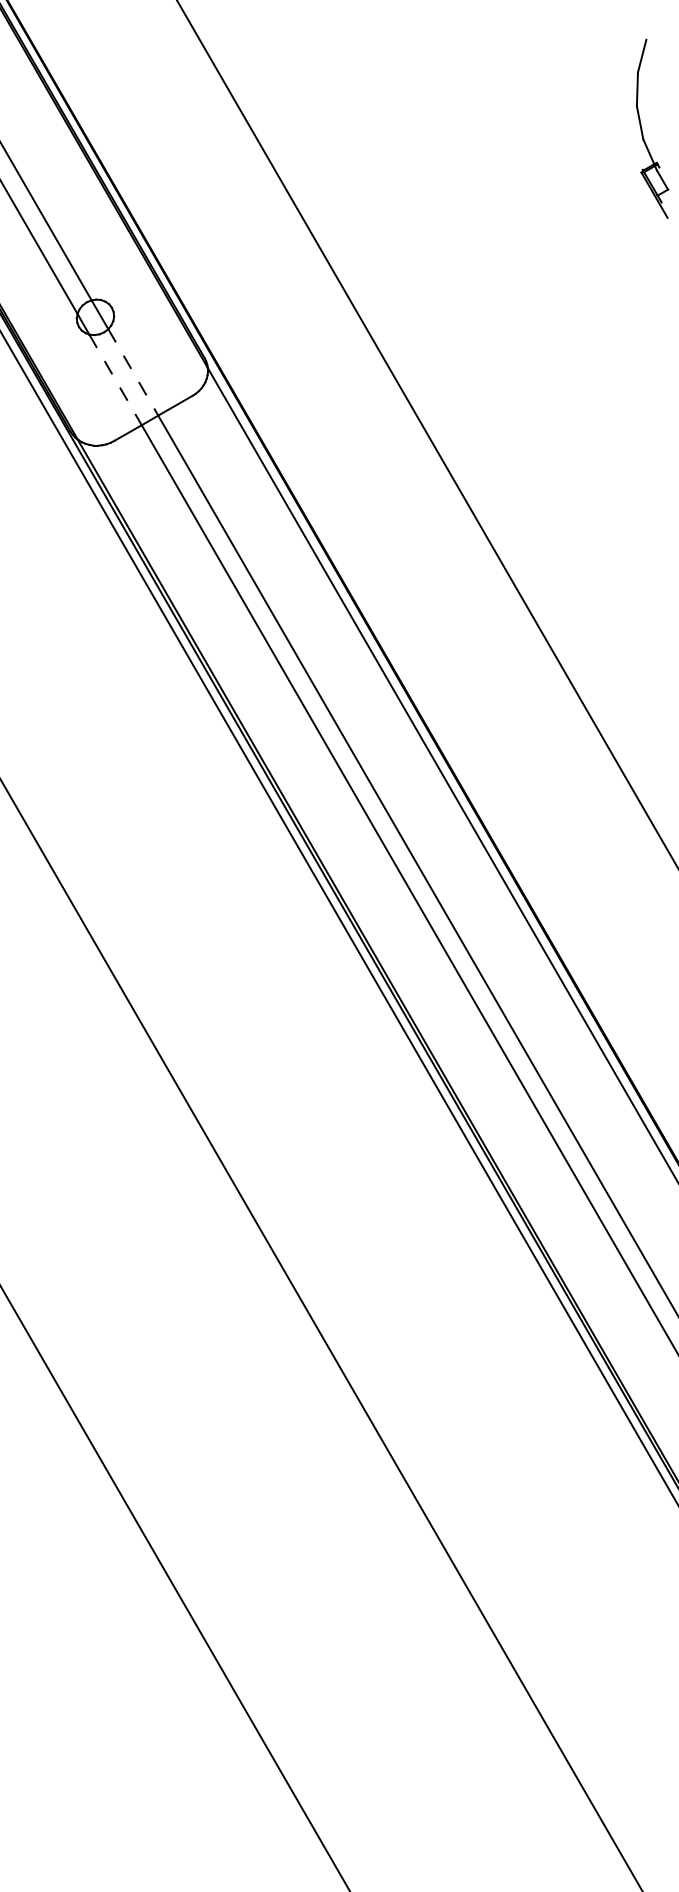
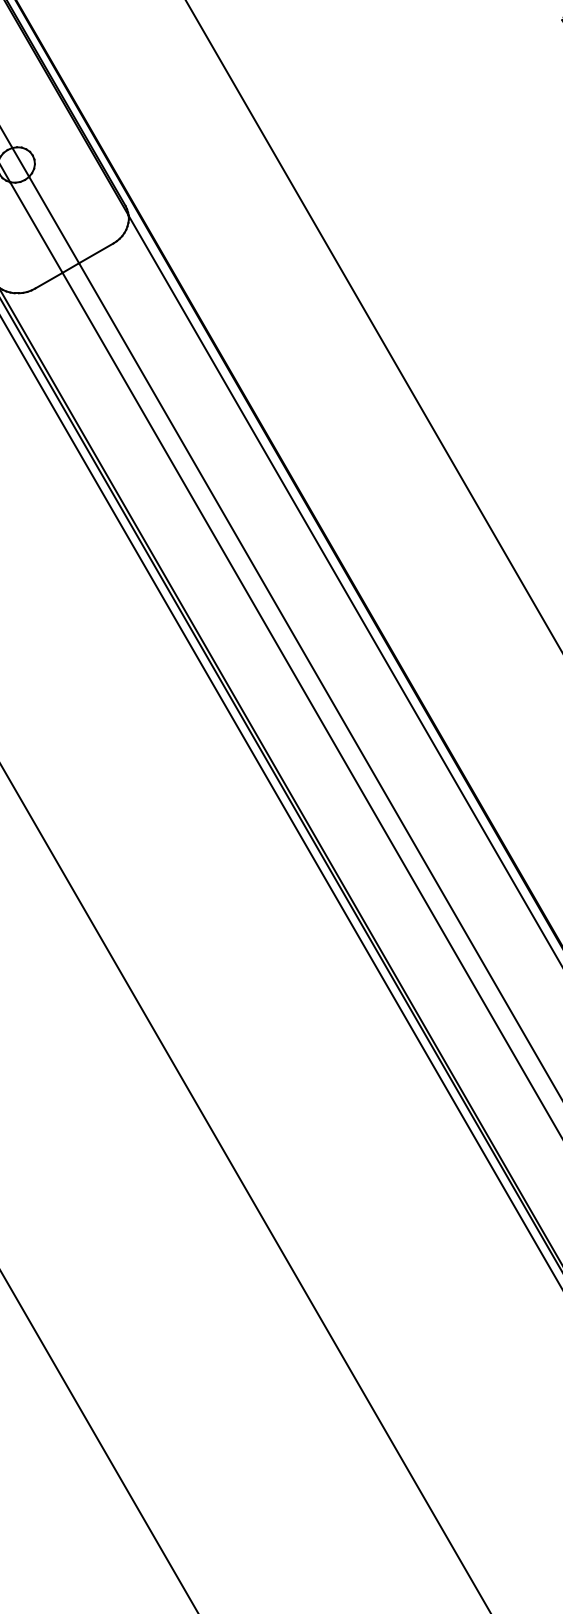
line: (133, 372) -> (54, 220), dashed -> solid
line: (115, 380) -> (36, 228), dashed -> solid

